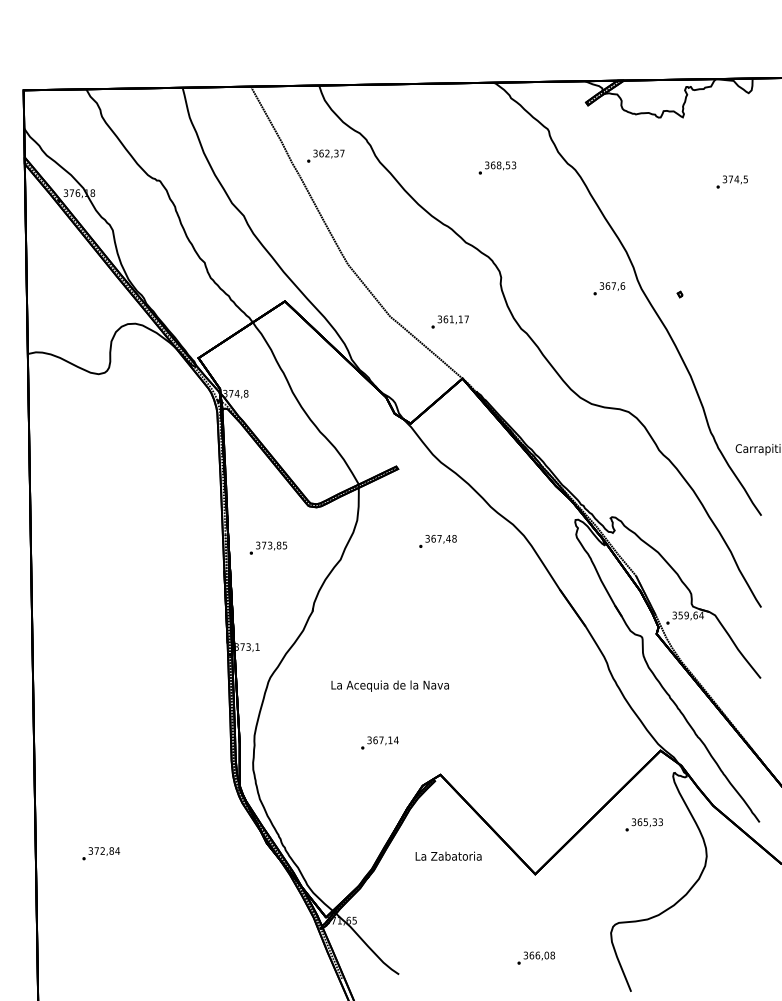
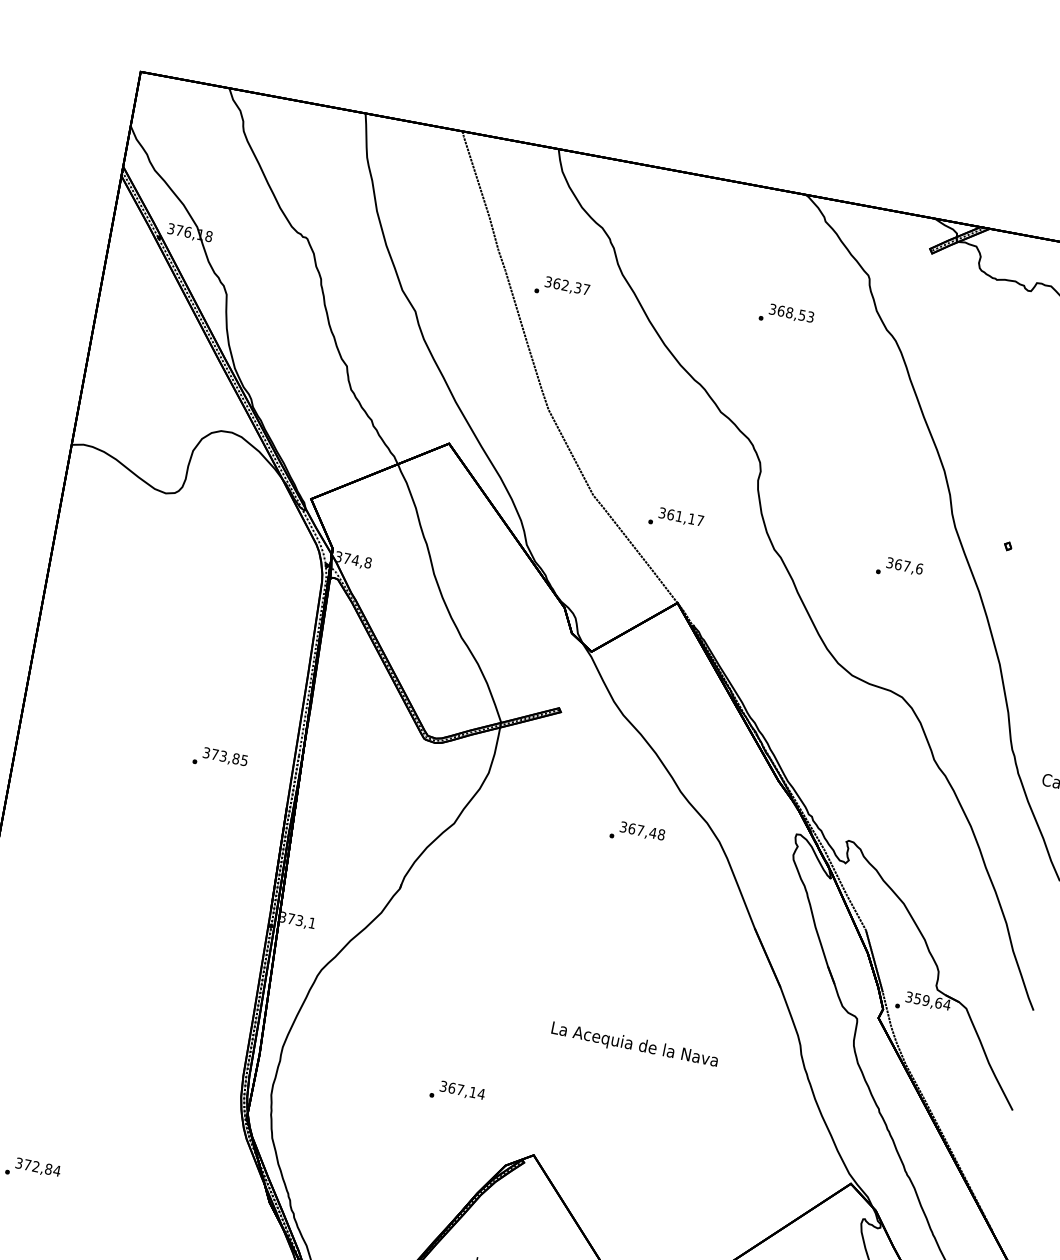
text: (325, 155) -> (562, 287), moved
text: (609, 288) -> (900, 568), moved
text: (437, 541) -> (636, 833), moved
text: (268, 547) -> (220, 758), moved
text: (389, 685) -> (633, 1044), moved

